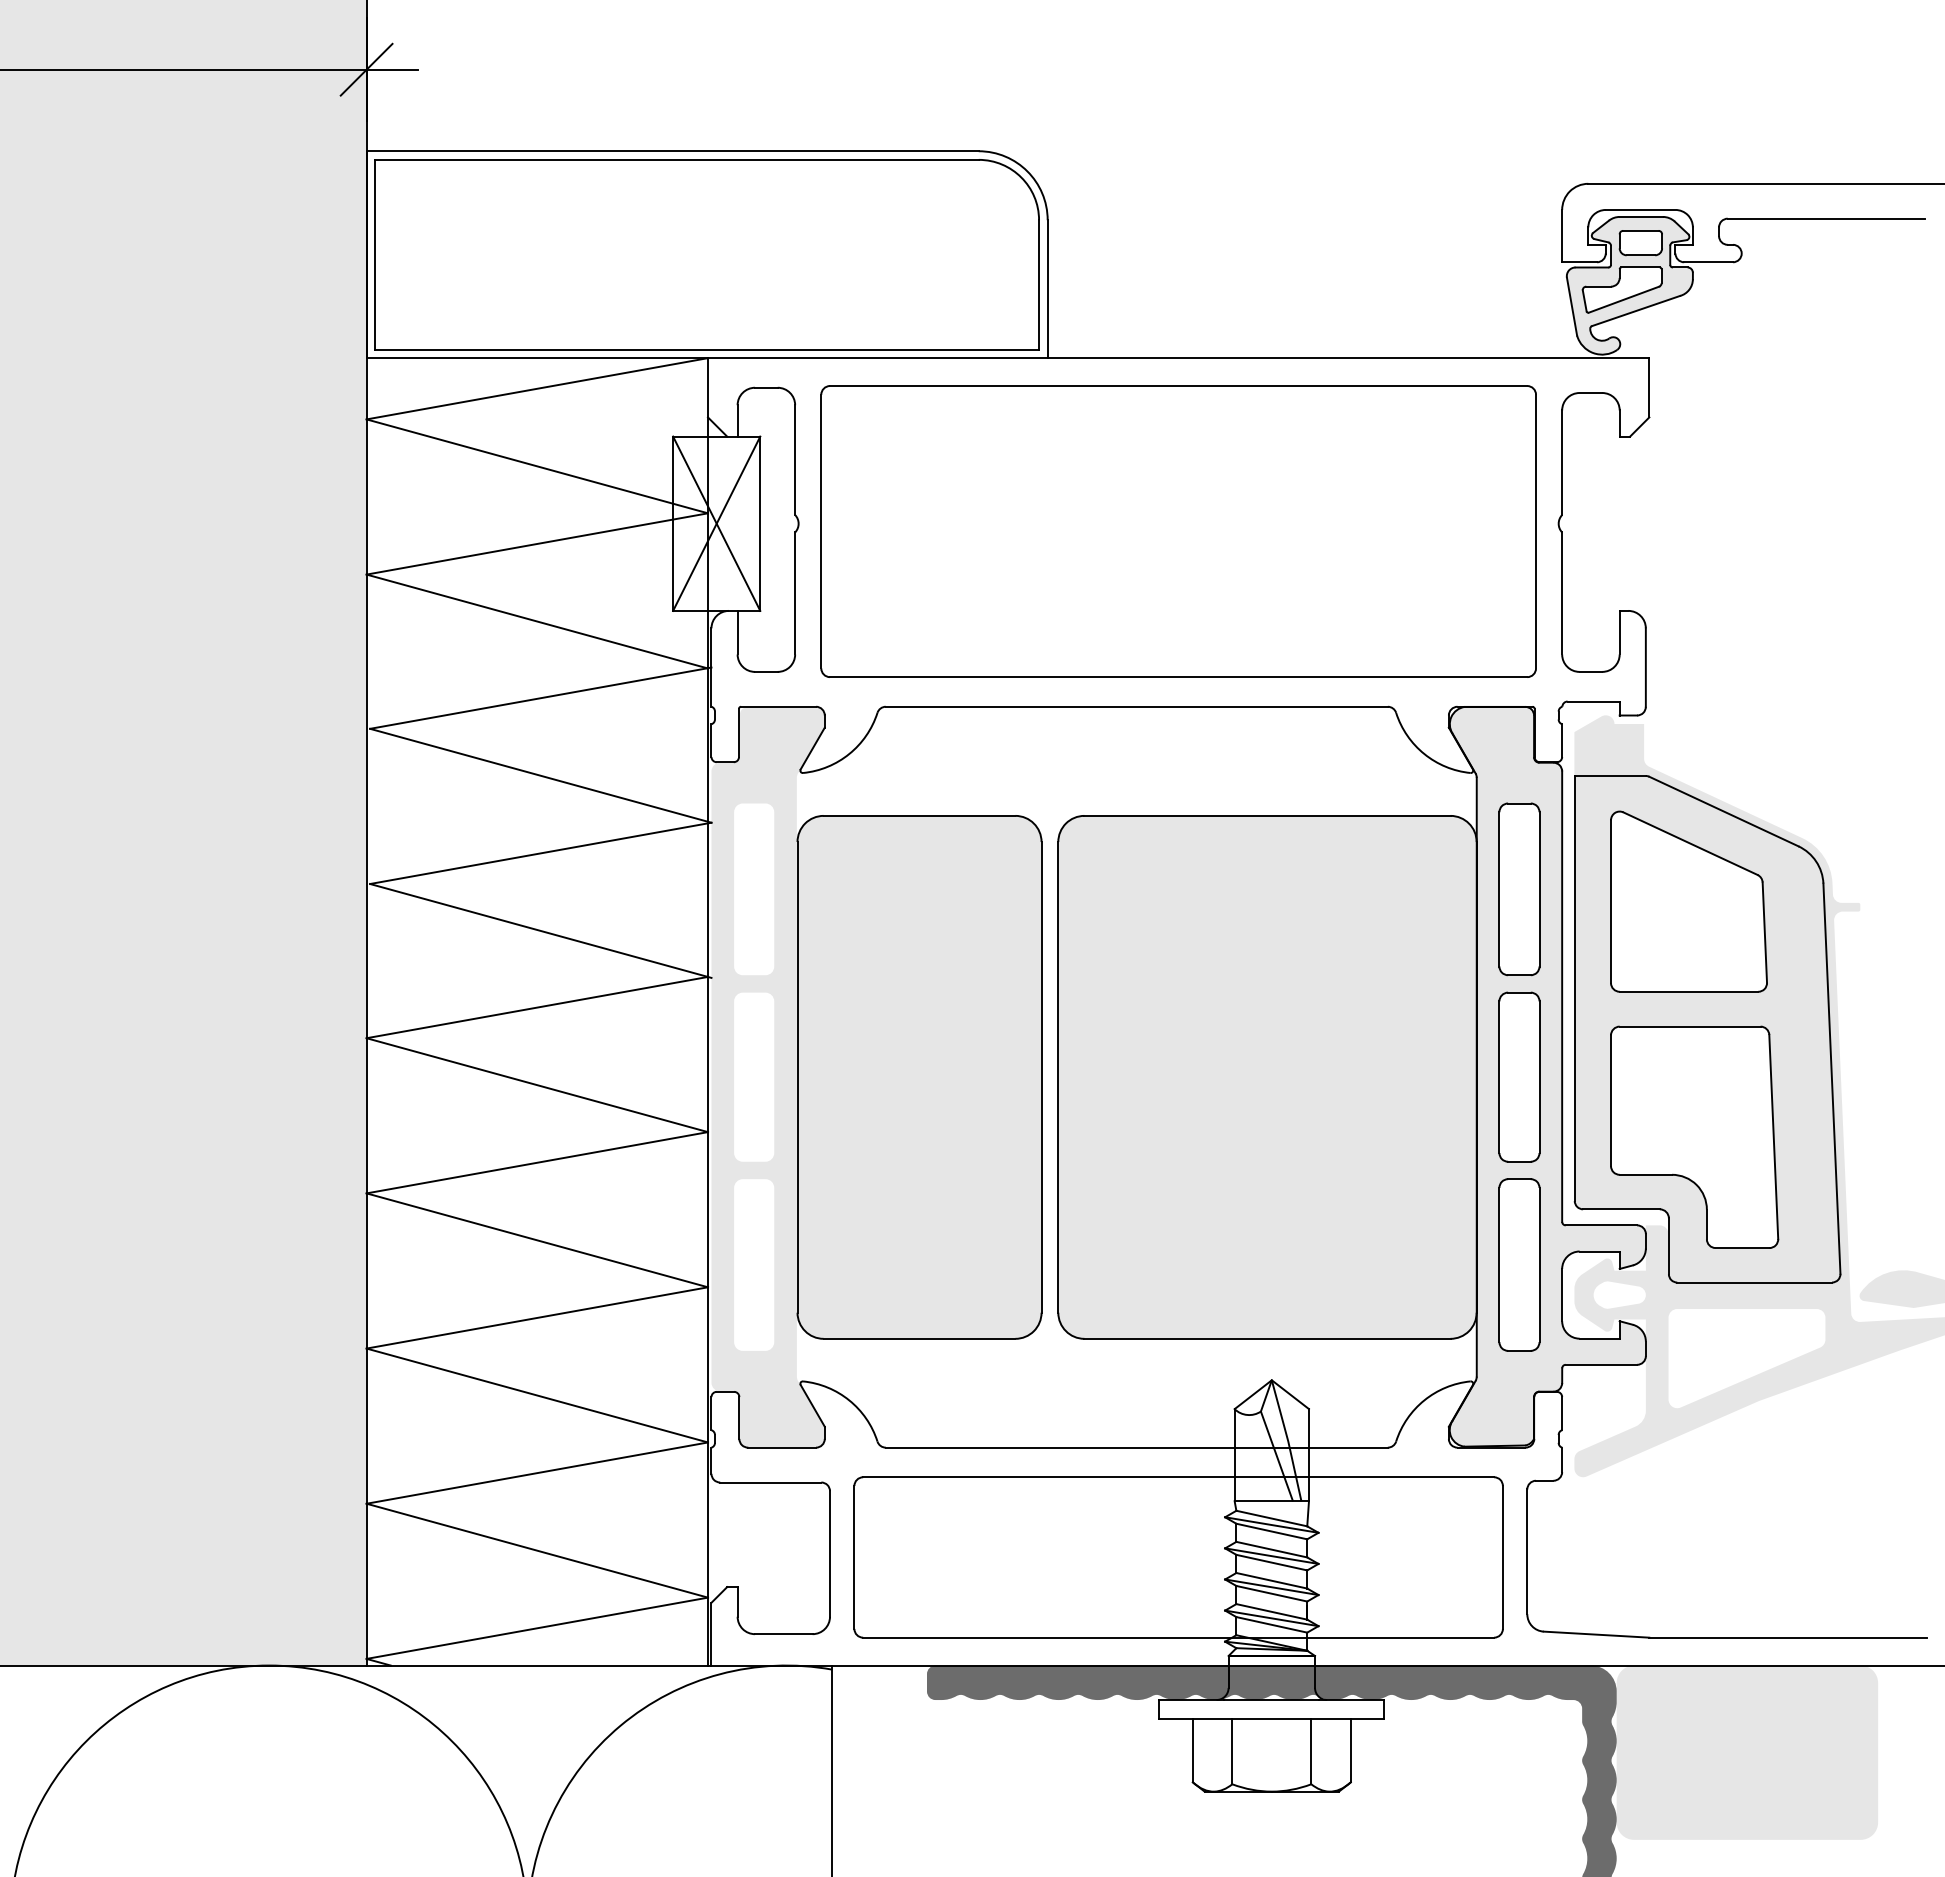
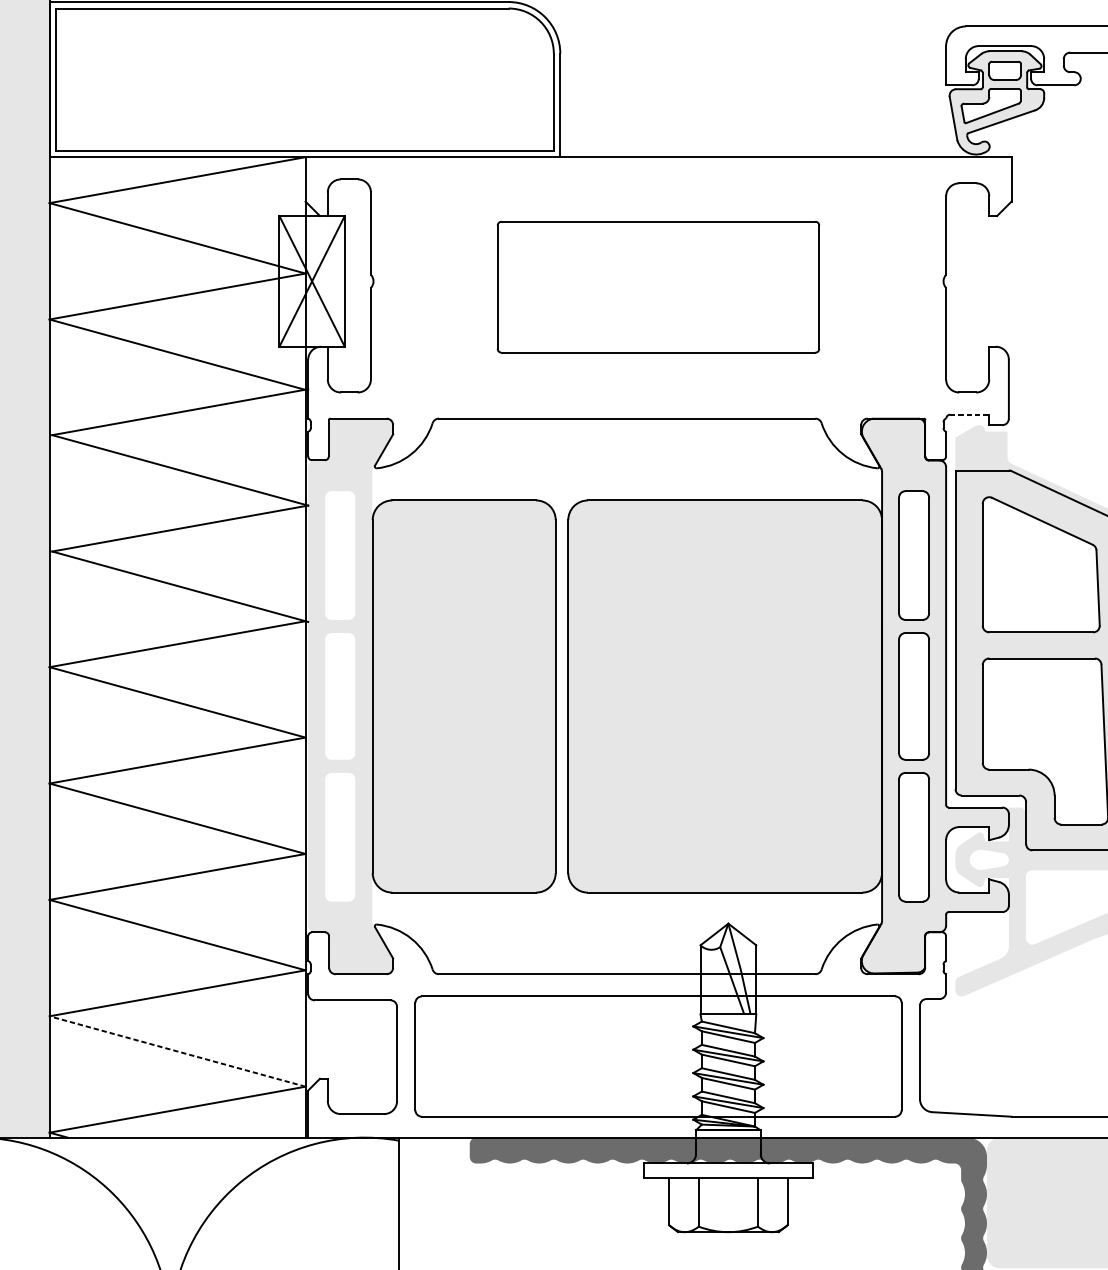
part: (1178, 531) -> (658, 287), size x0.6
line: (1594, 701) -> (970, 414), solid -> dashed
line: (536, 1550) -> (176, 1051), solid -> dashed

